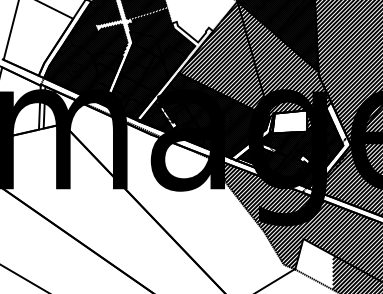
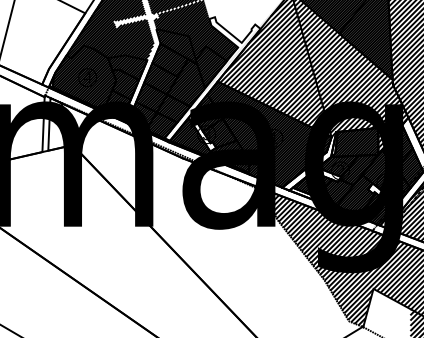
hatch: (288, 121) -> (354, 141), added

